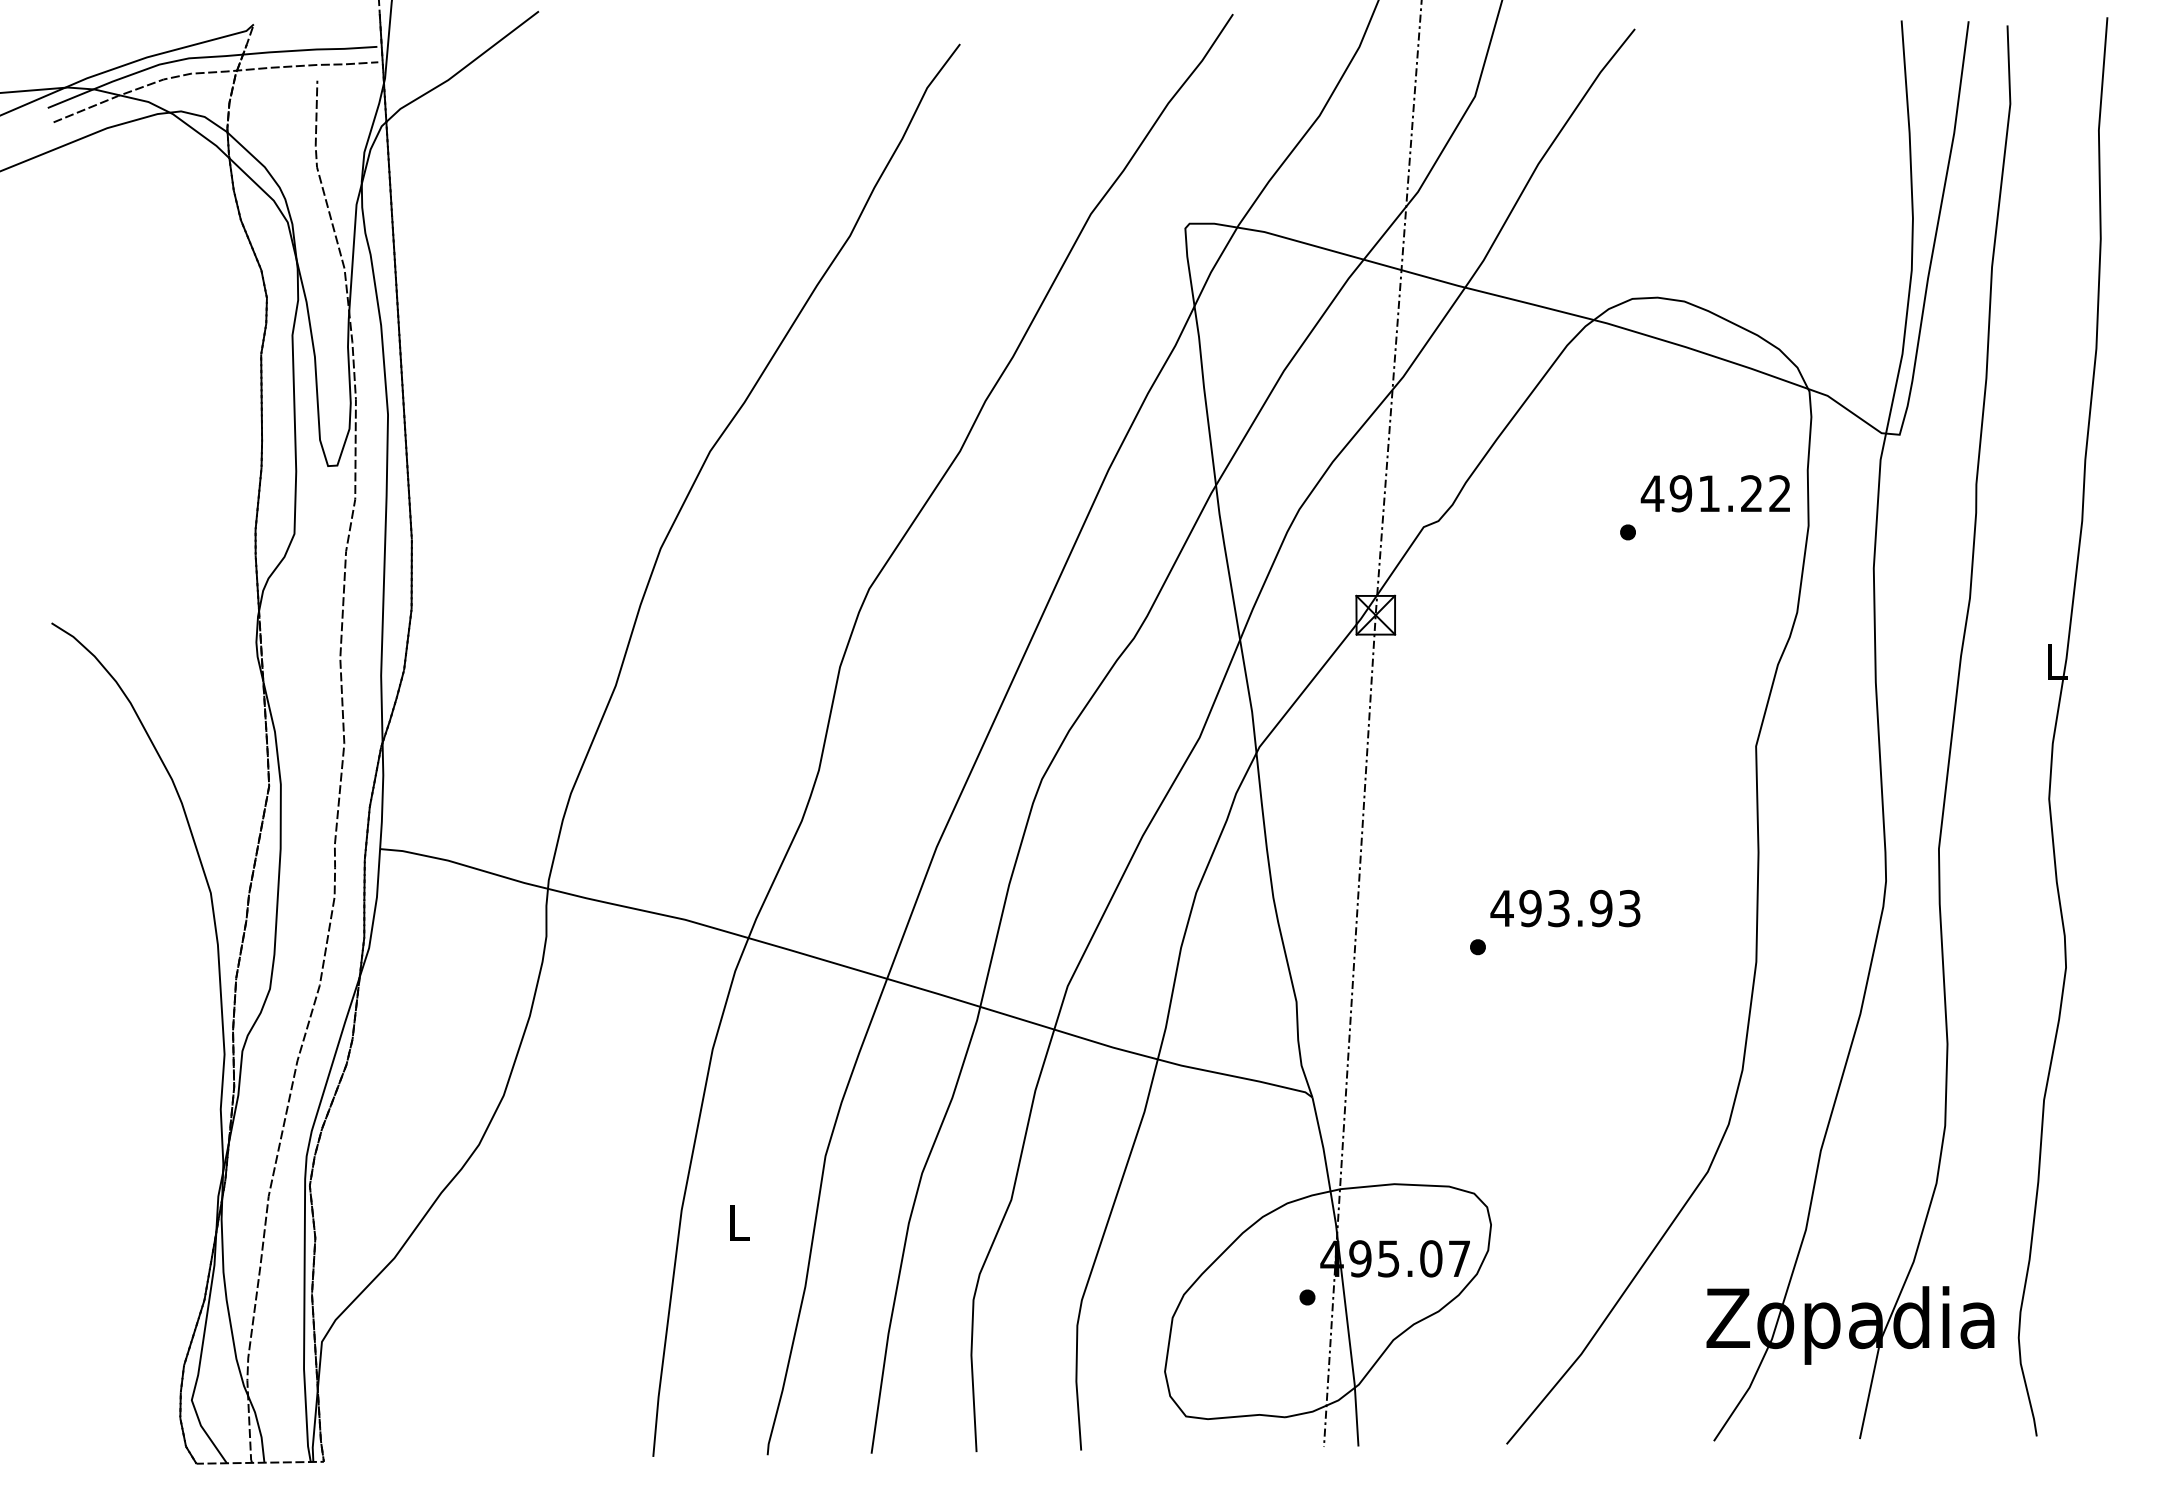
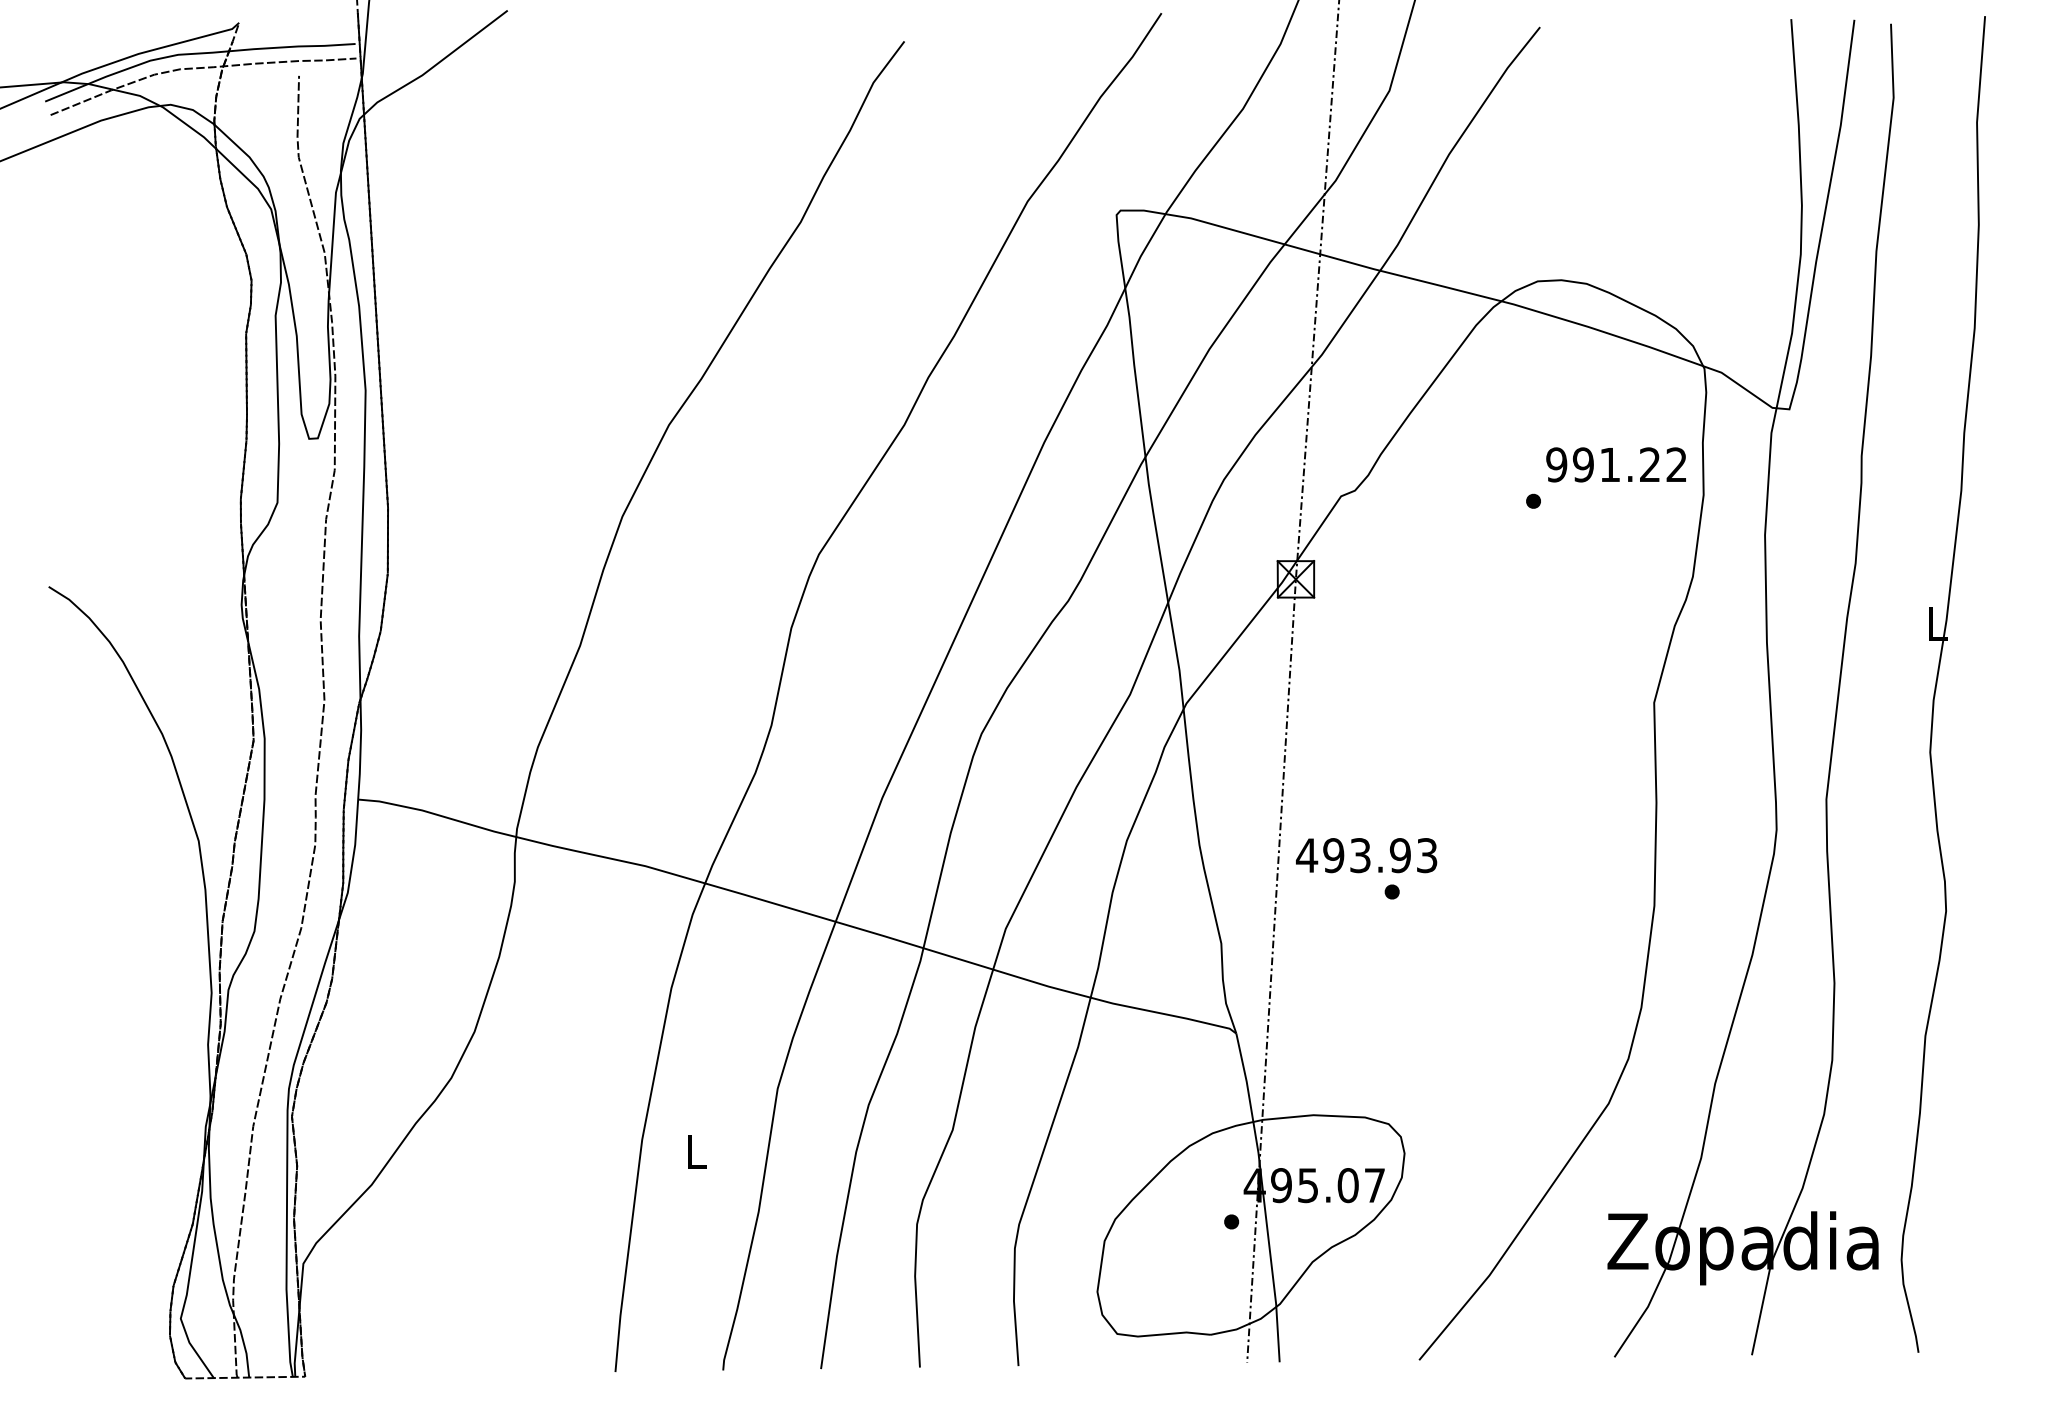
text: (1652, 493) -> (1556, 464), 491.22 -> 991.22
text: (1565, 908) -> (1366, 855), moved

